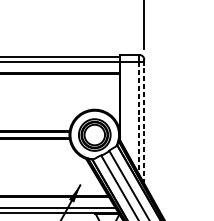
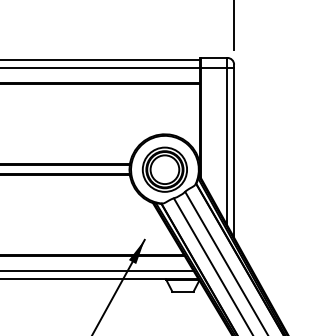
line: (139, 118) -> (227, 146), dashed -> solid
line: (144, 122) -> (234, 152), dashed -> solid

